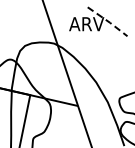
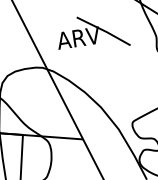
line: (108, 21) -> (104, 30), dashed -> solid

